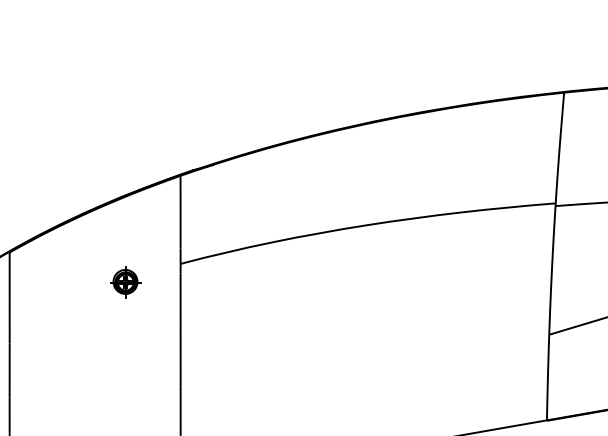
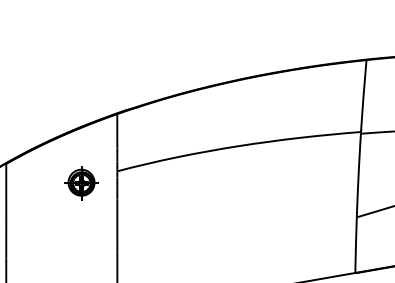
part: (125, 282) -> (81, 183), size x1.67

